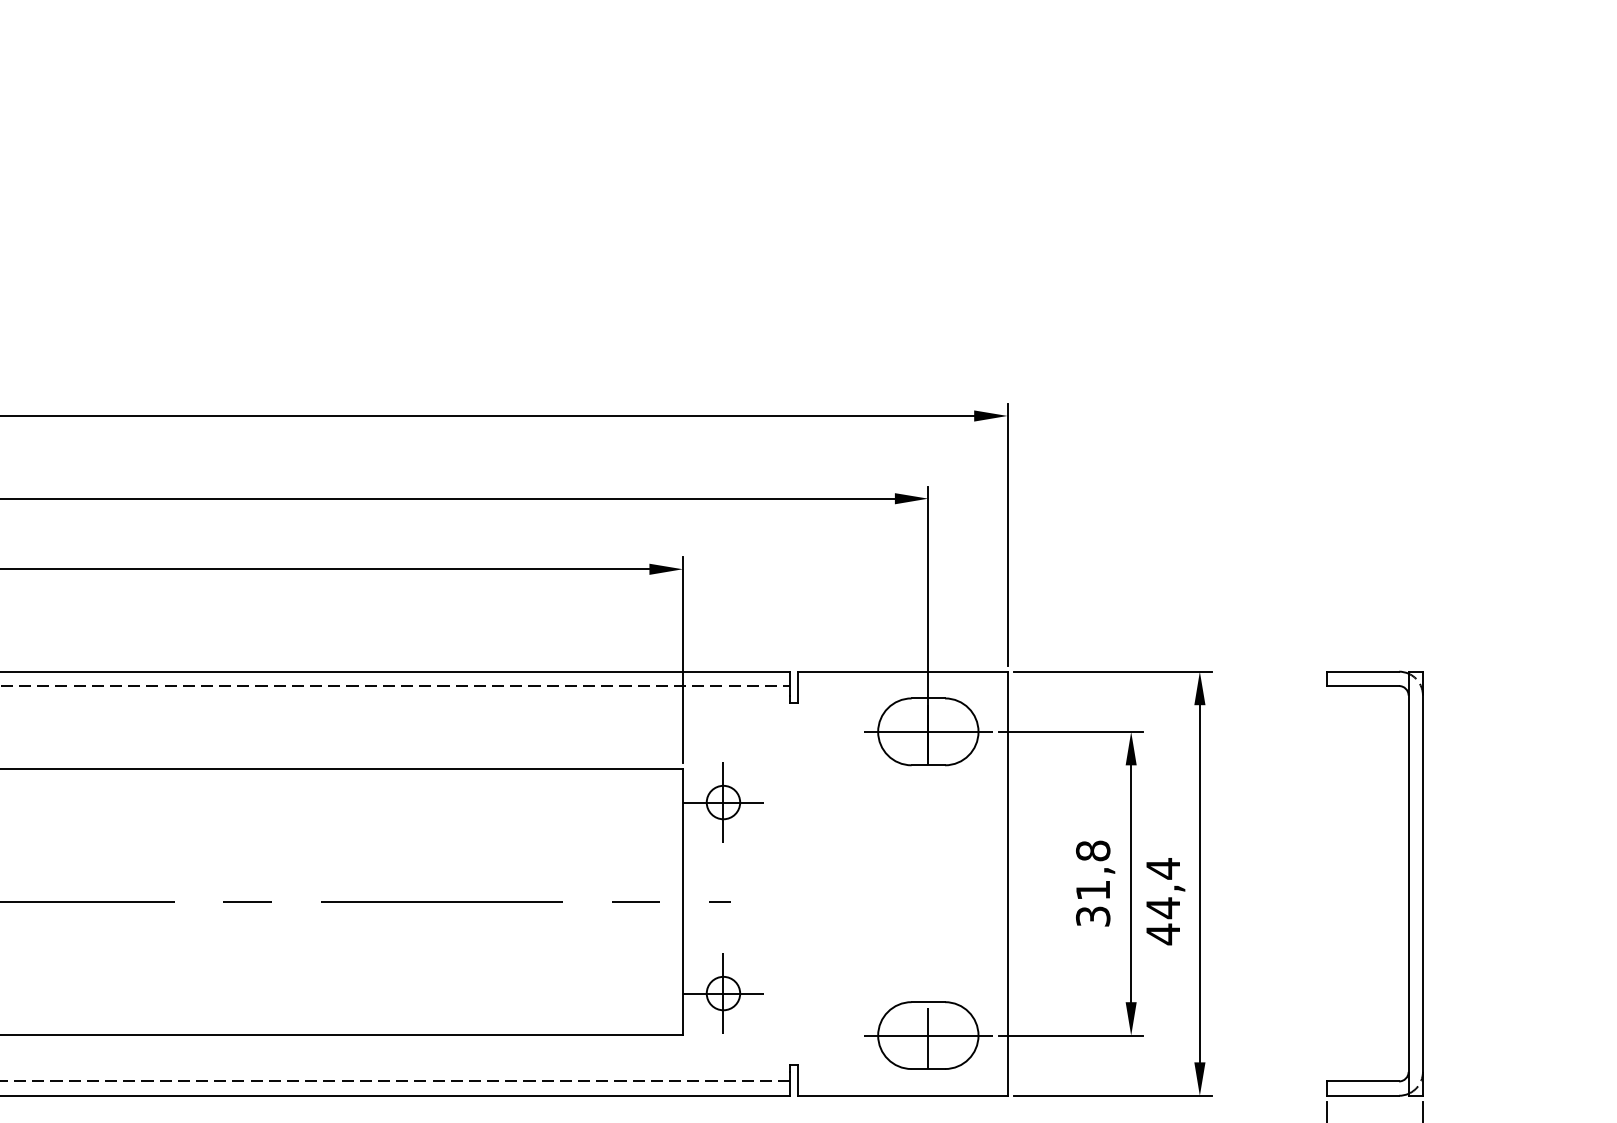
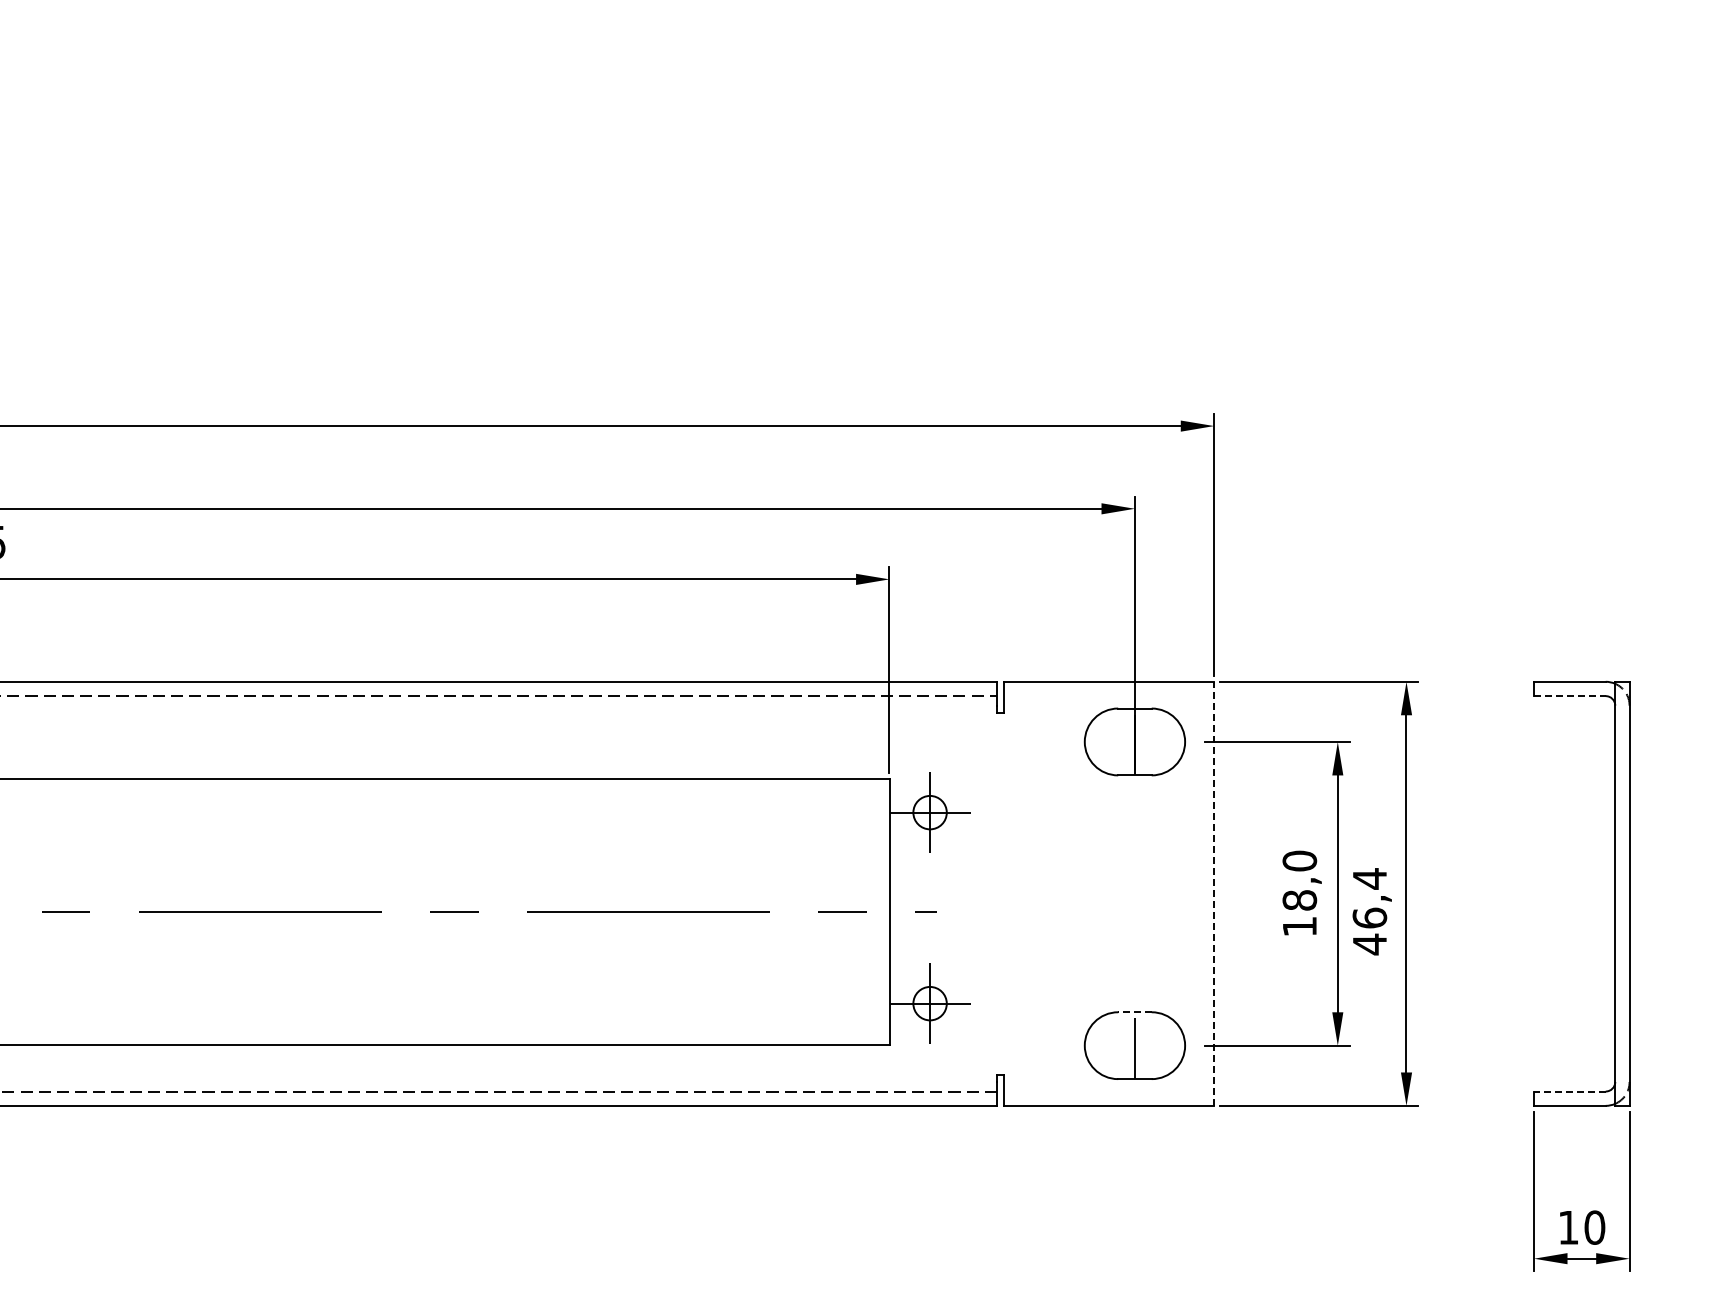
line: (1362, 686) -> (1569, 696), solid -> dashed
line: (927, 731) -> (1134, 741), removed
line: (1007, 883) -> (1214, 893), solid -> dashed
text: (1092, 883) -> (1299, 893), 31,8 -> 18,0
text: (1162, 908) -> (1369, 918), 44,4 -> 46,4
line: (927, 1002) -> (1134, 1012), solid -> dashed
line: (927, 1035) -> (1134, 1045), removed
line: (1362, 1081) -> (1569, 1091), solid -> dashed

